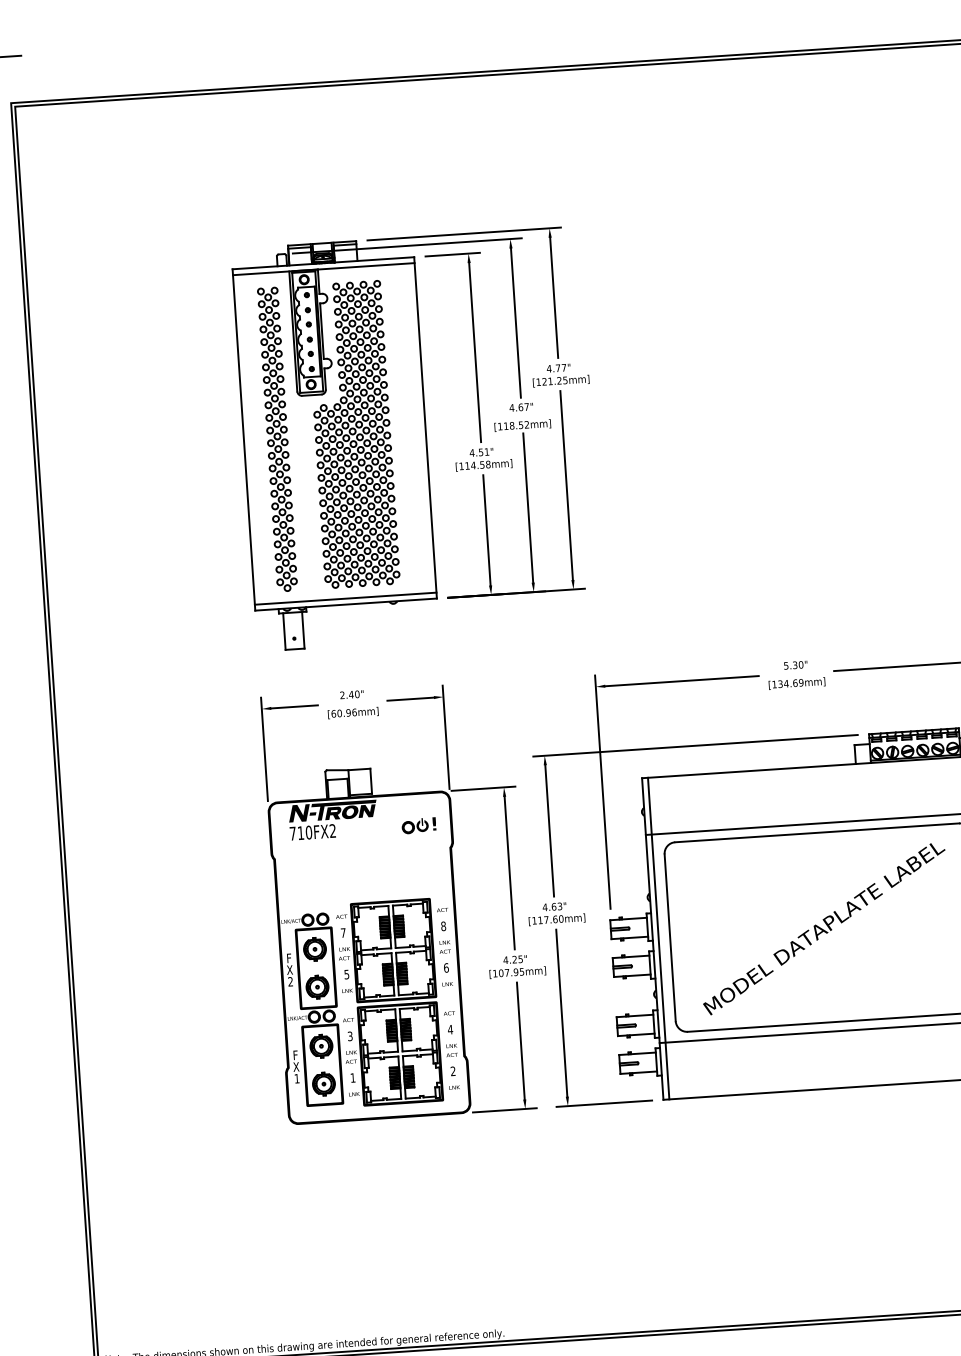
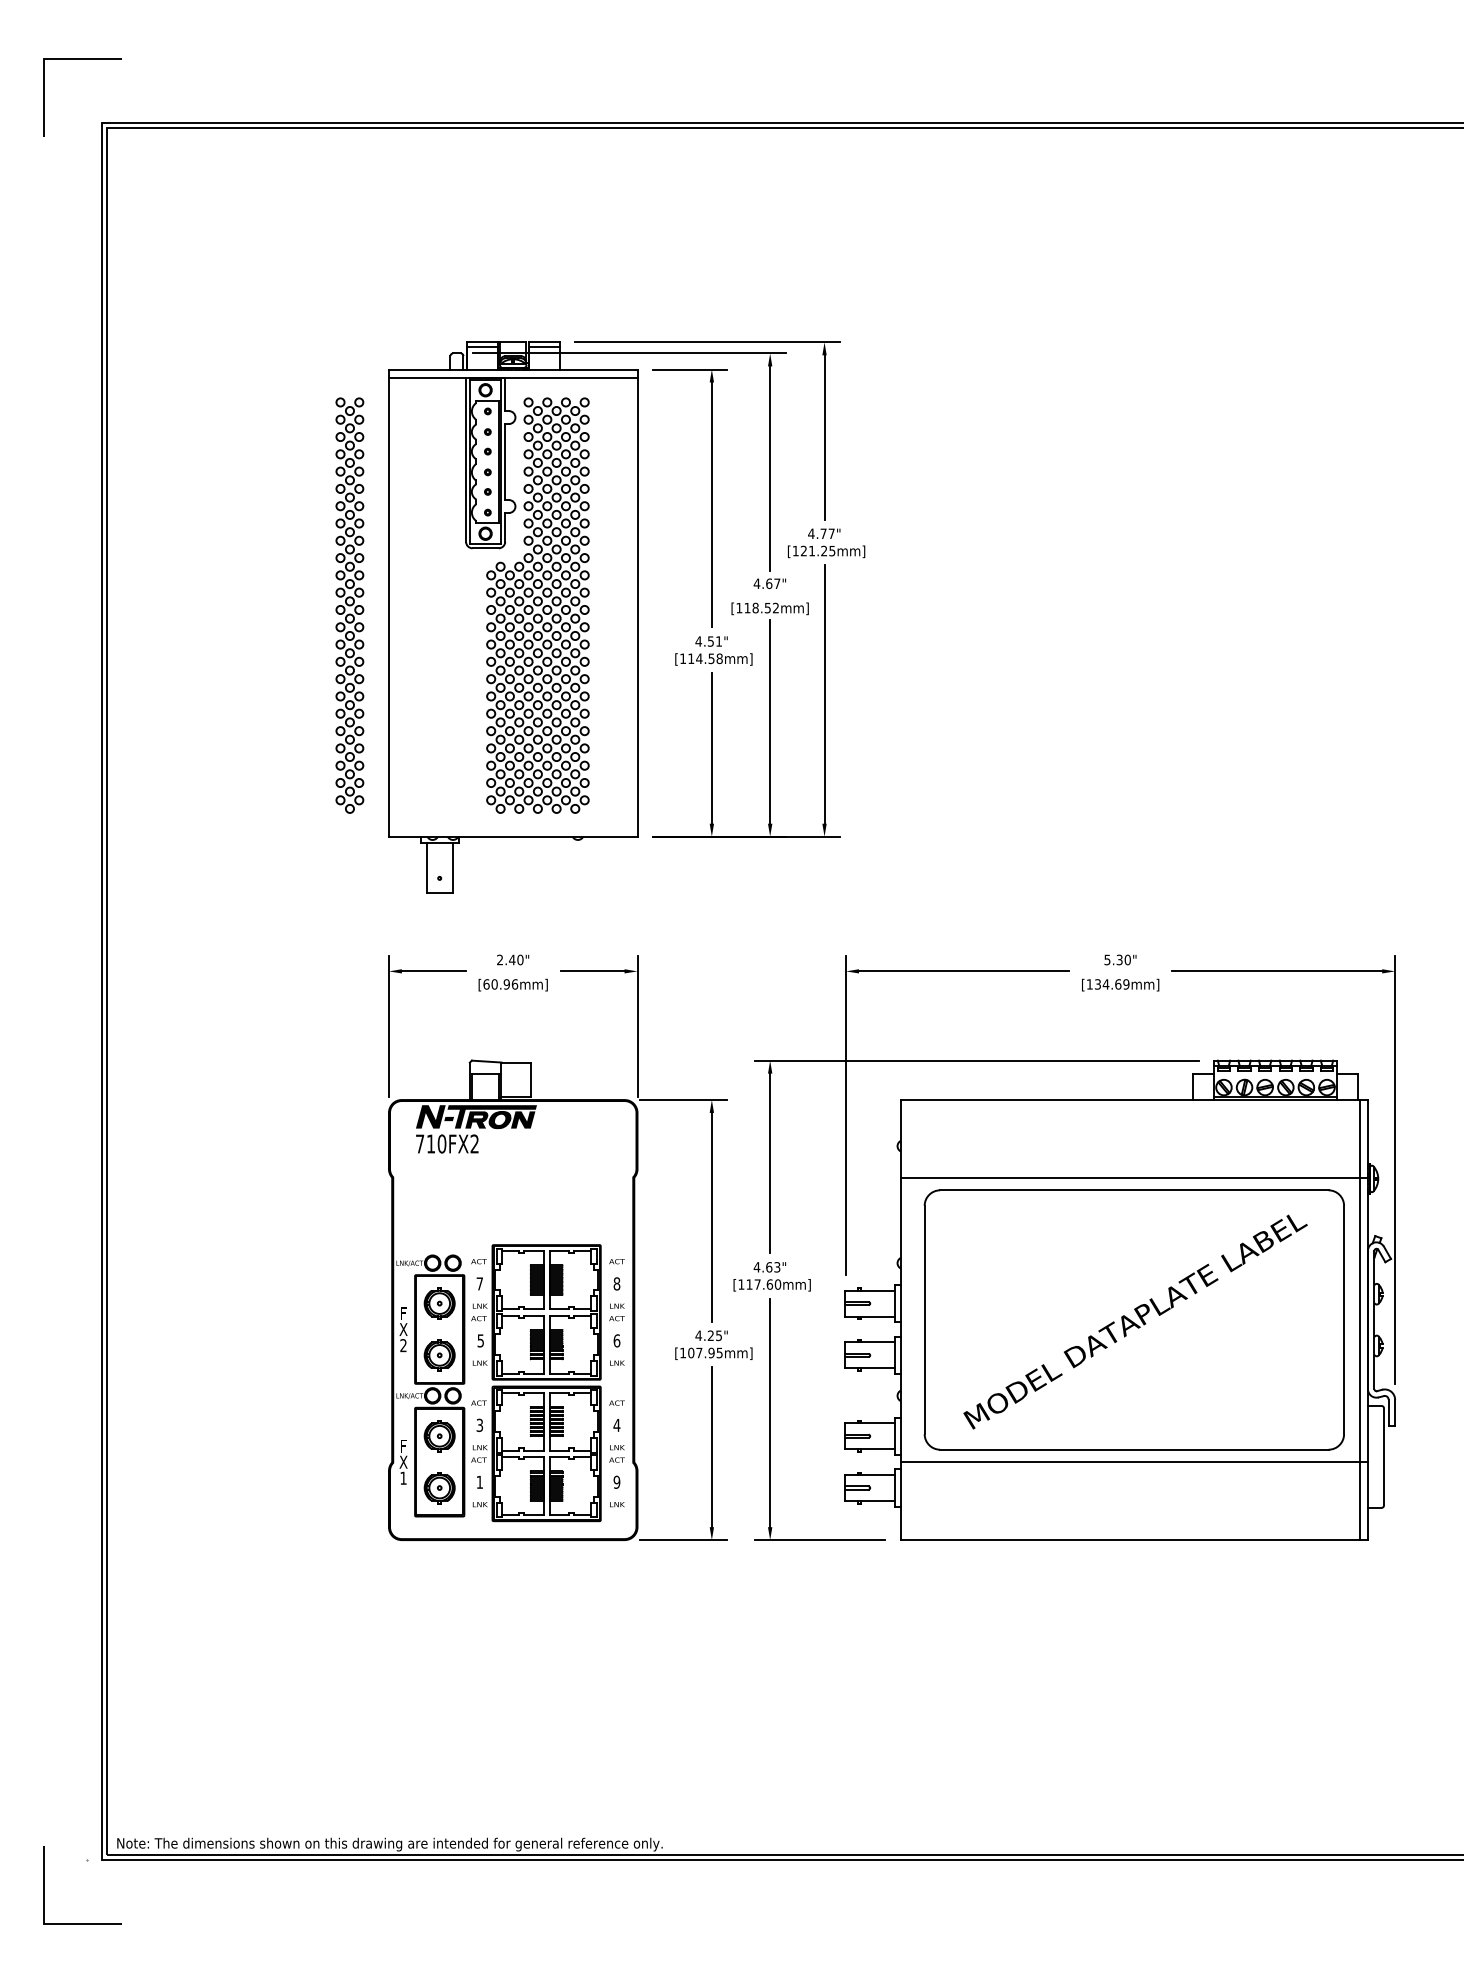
part: (277, 439) -> (349, 605), moved
line: (345, 598) -> (512, 828), removed
part: (418, 825) -> (592, 1144), removed
line: (658, 938) -> (908, 1320), removed
text: (452, 1070) -> (616, 1481), 2 -> 9

